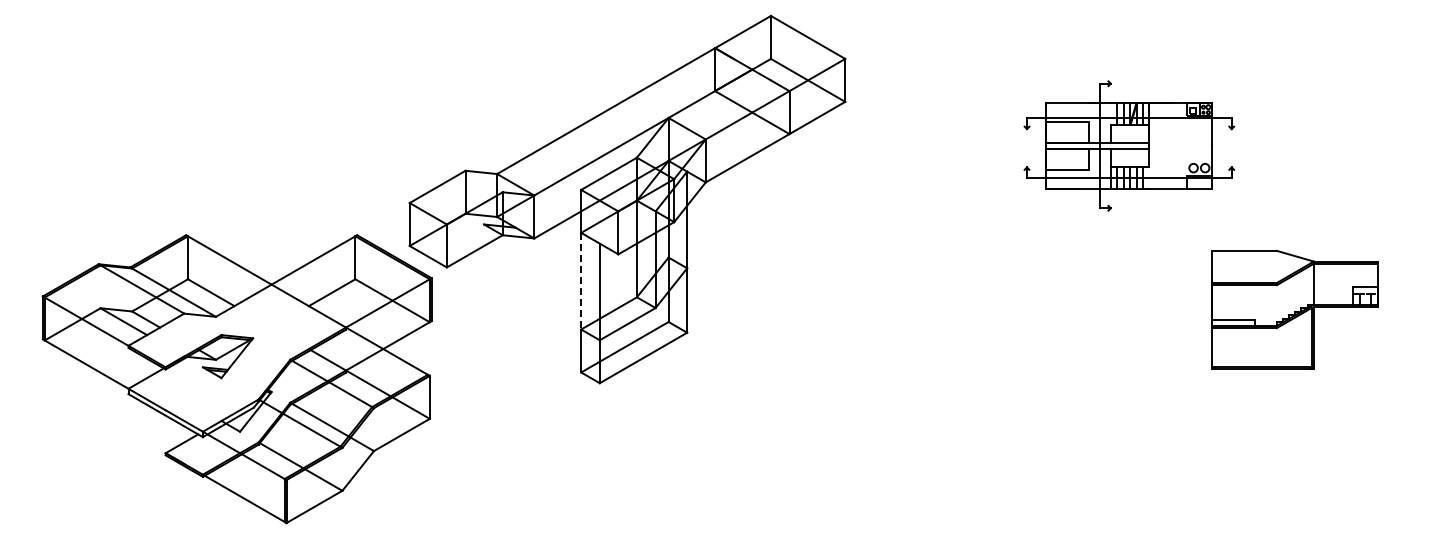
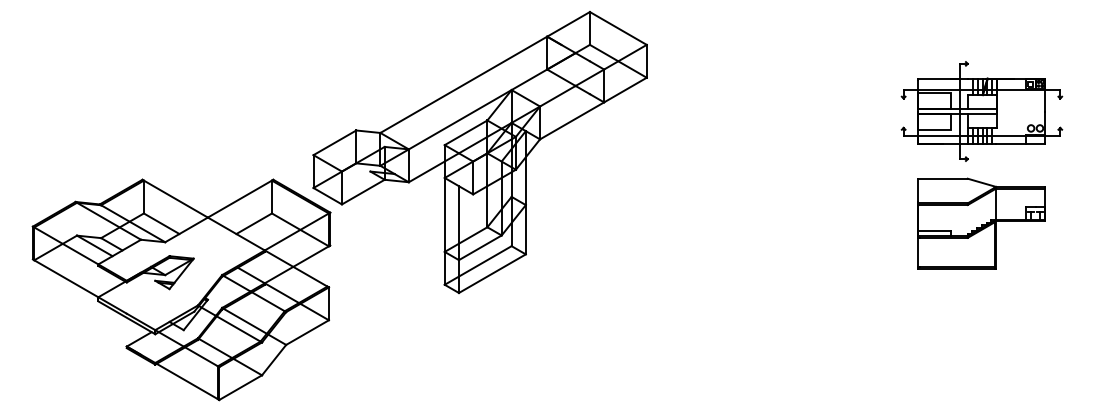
part: (1129, 145) -> (982, 111), moved
line: (581, 281) -> (444, 215), dashed -> solid
part: (1294, 309) -> (981, 223), moved

